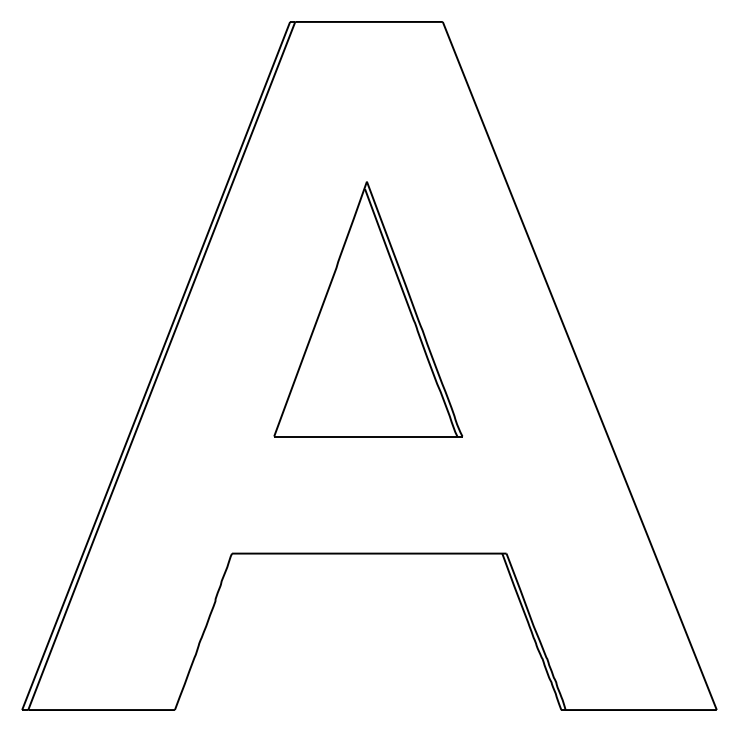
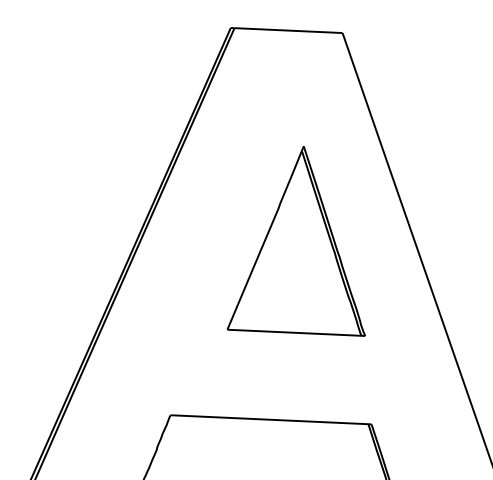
part: (367, 309) -> (299, 239), moved

